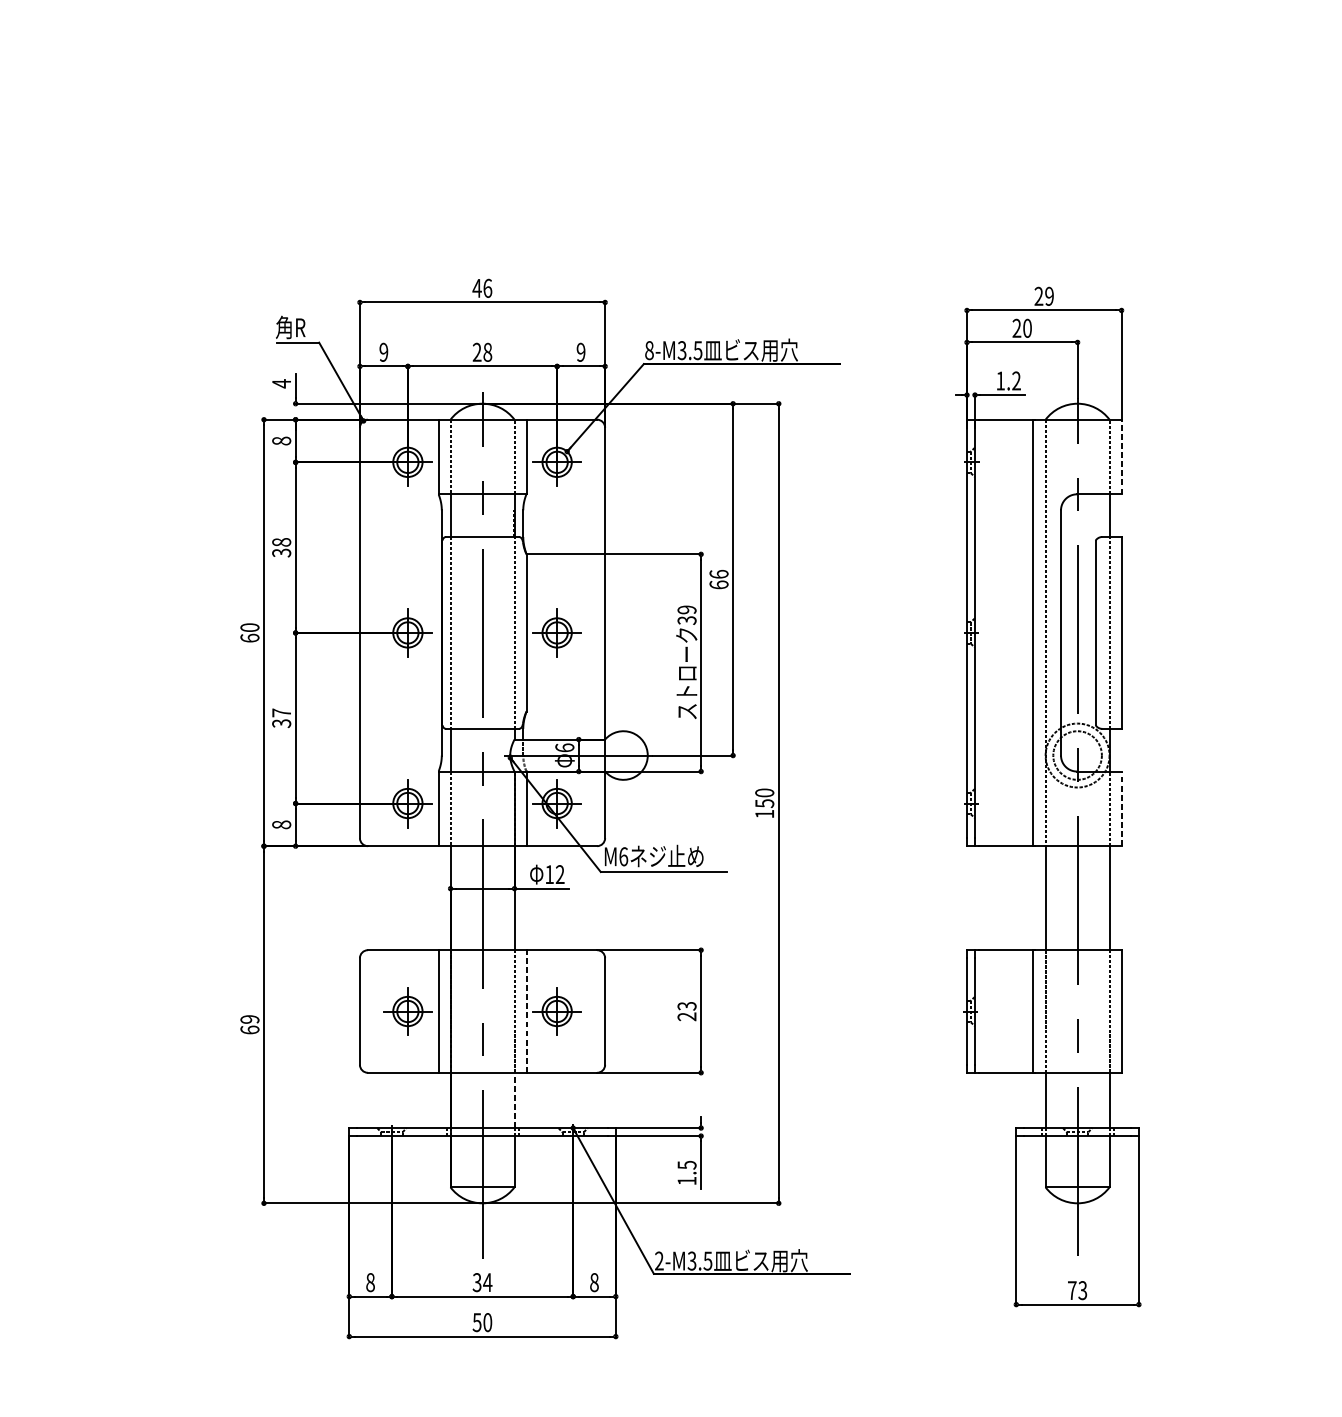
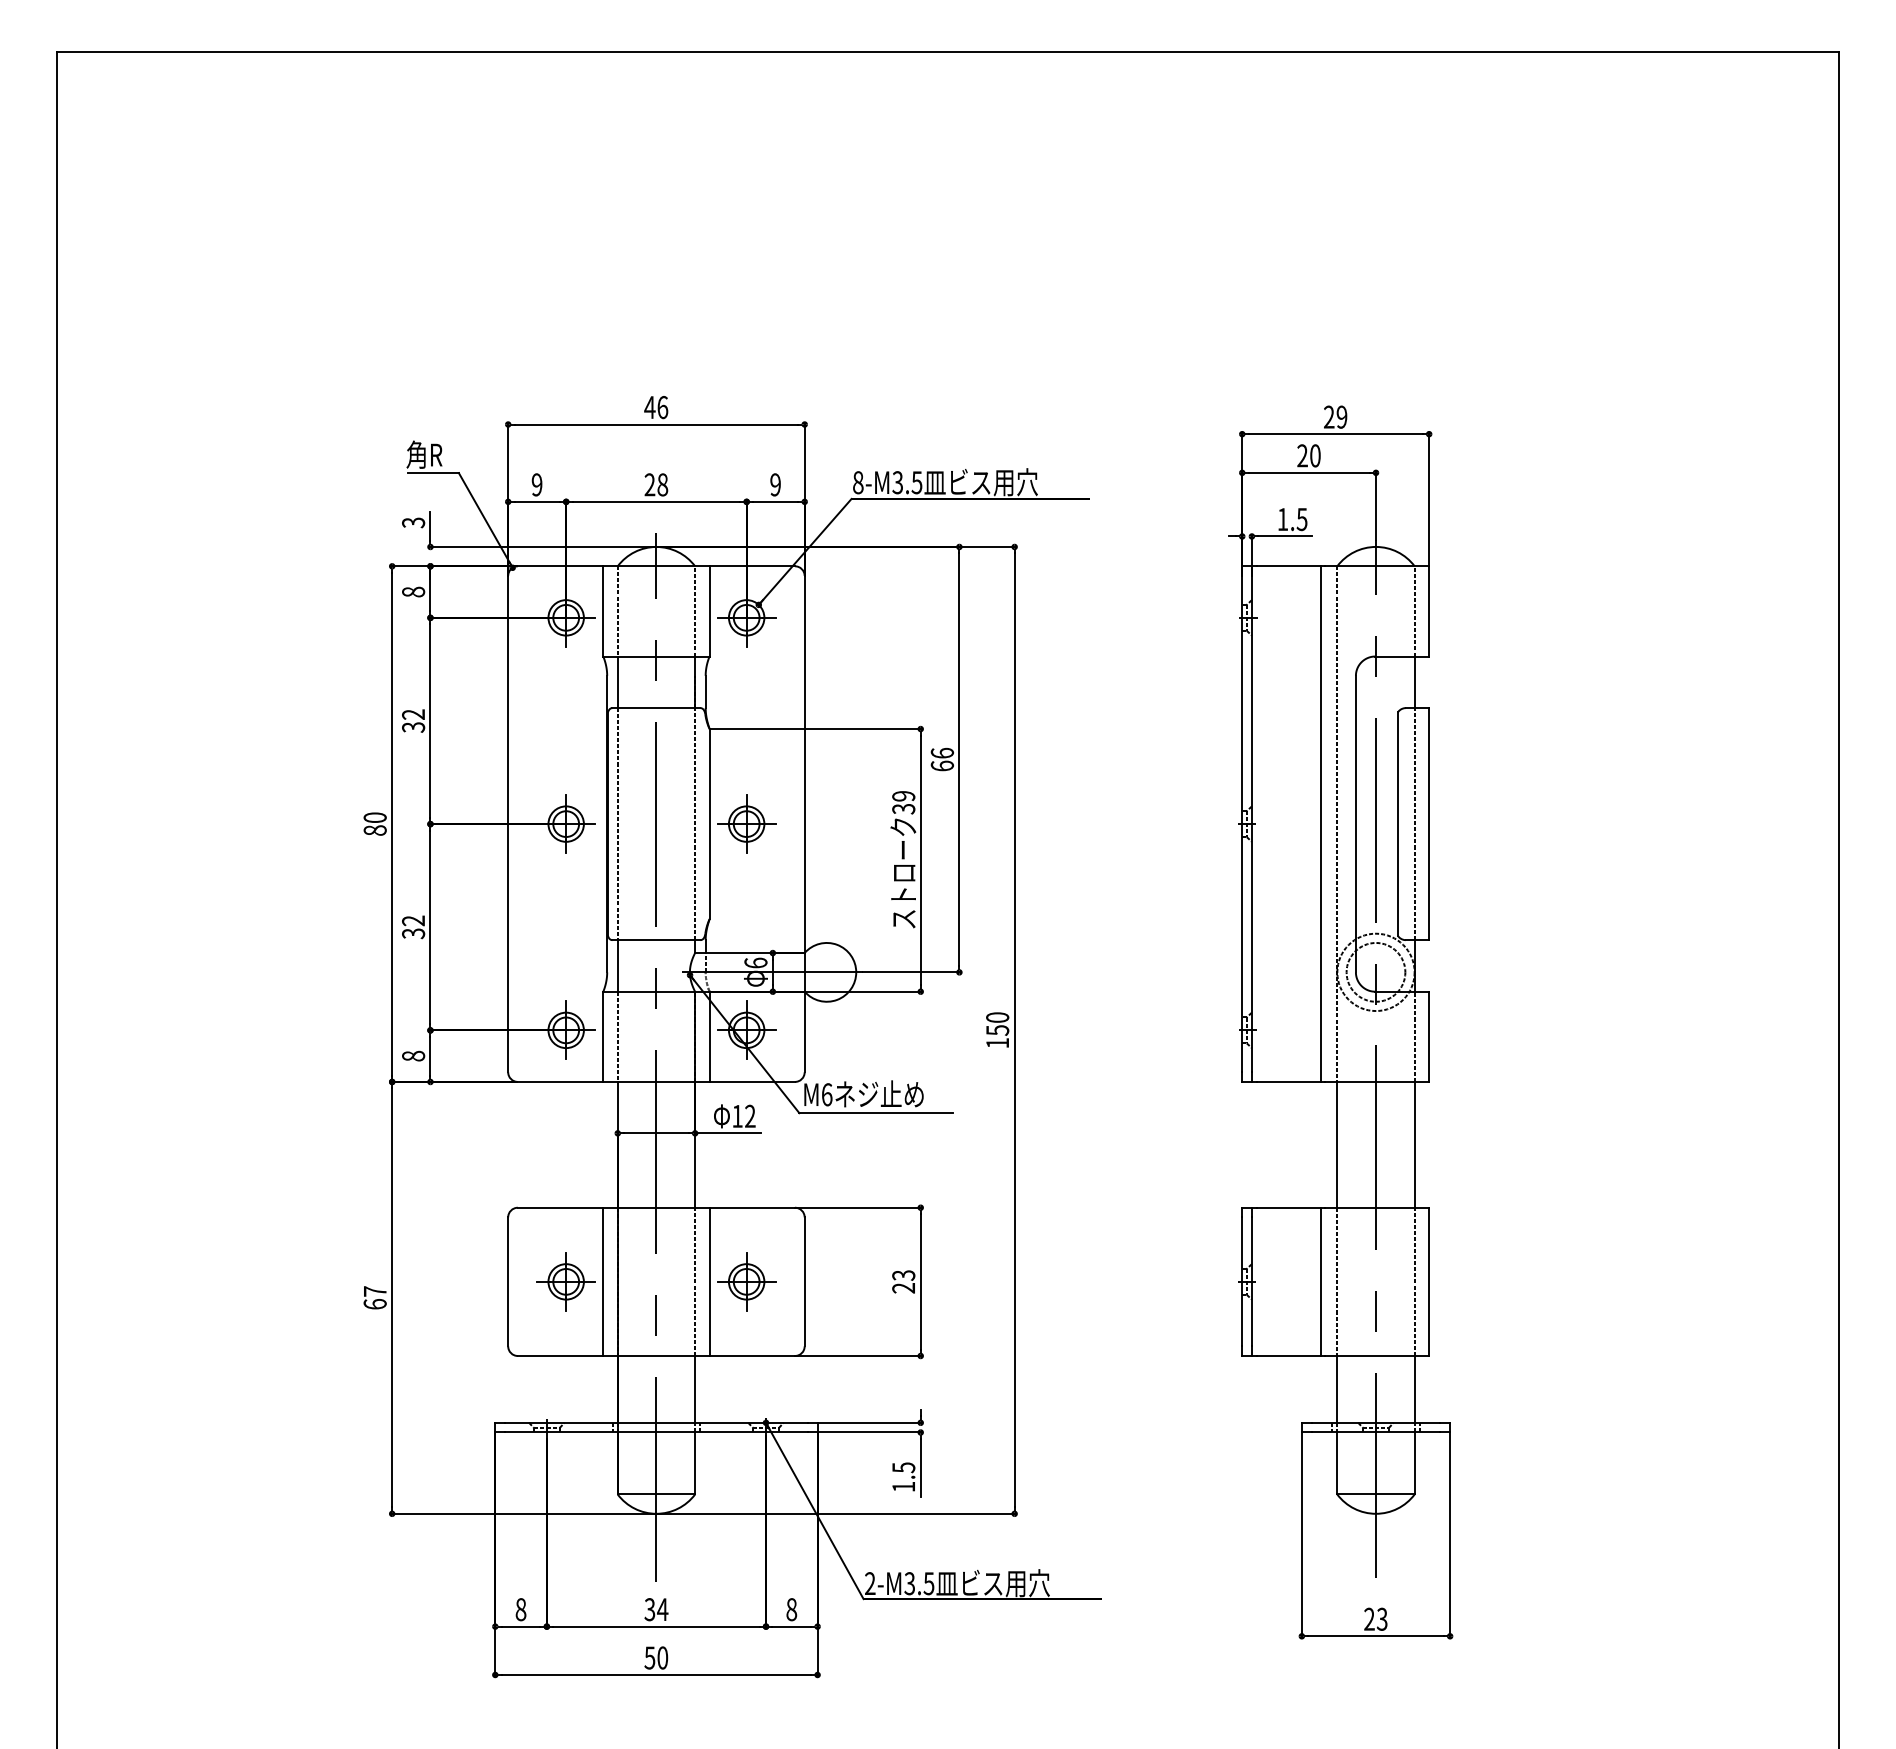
text: (1016, 381) -> (1301, 519), 1.2 -> 1.5
text: (281, 383) -> (413, 522), 4 -> 3
line: (1121, 456) -> (1429, 610), dashed -> solid
text: (281, 542) -> (413, 714), 38 -> 32
text: (249, 638) -> (374, 830), 60 -> 80
text: (281, 712) -> (413, 920), 37 -> 32
line: (1121, 808) -> (1429, 1036), dashed -> solid
line: (526, 1011) -> (709, 1281), dashed -> solid
text: (249, 1019) -> (374, 1291), 69 -> 67
line: (514, 1099) -> (695, 1388), dashed -> solid
text: (1072, 1289) -> (1369, 1618), 73 -> 23

